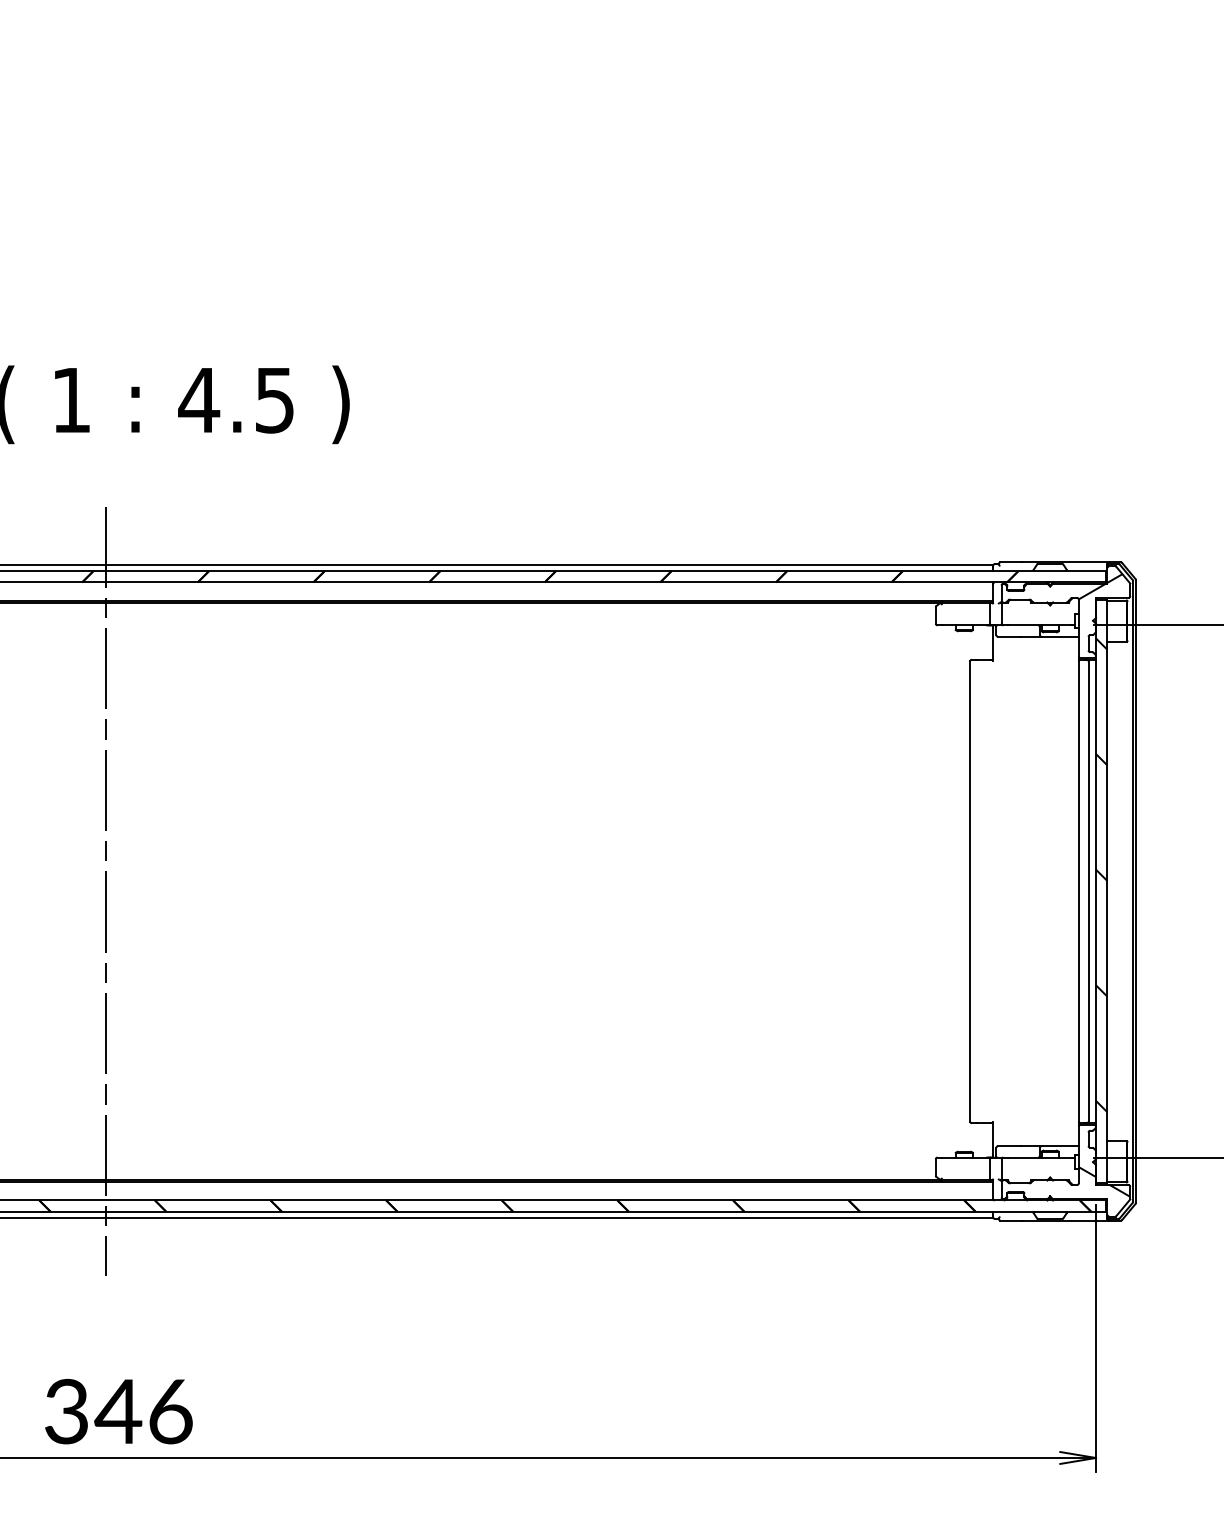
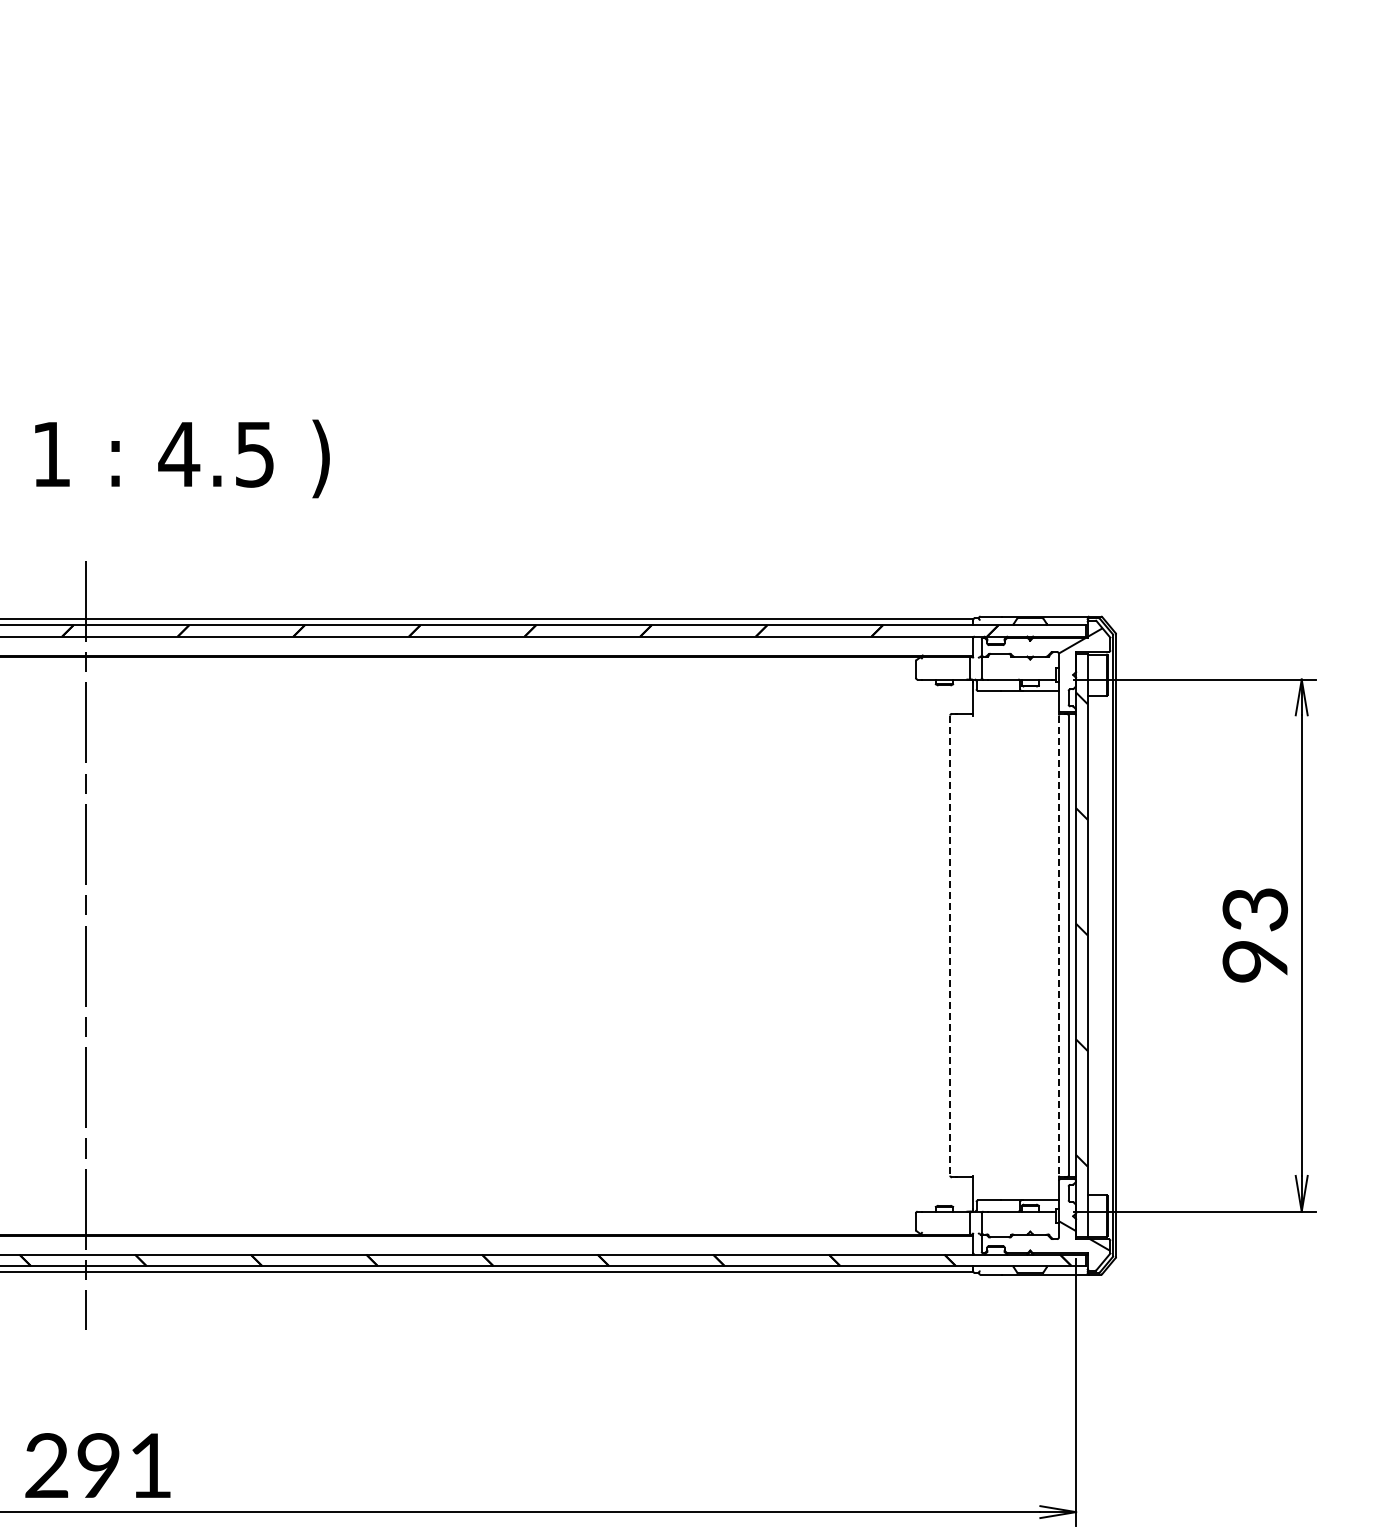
line: (970, 892) -> (950, 946), solid -> dashed
line: (1078, 892) -> (1058, 946), solid -> dashed
text: (118, 1411) -> (98, 1465), 346 -> 291

